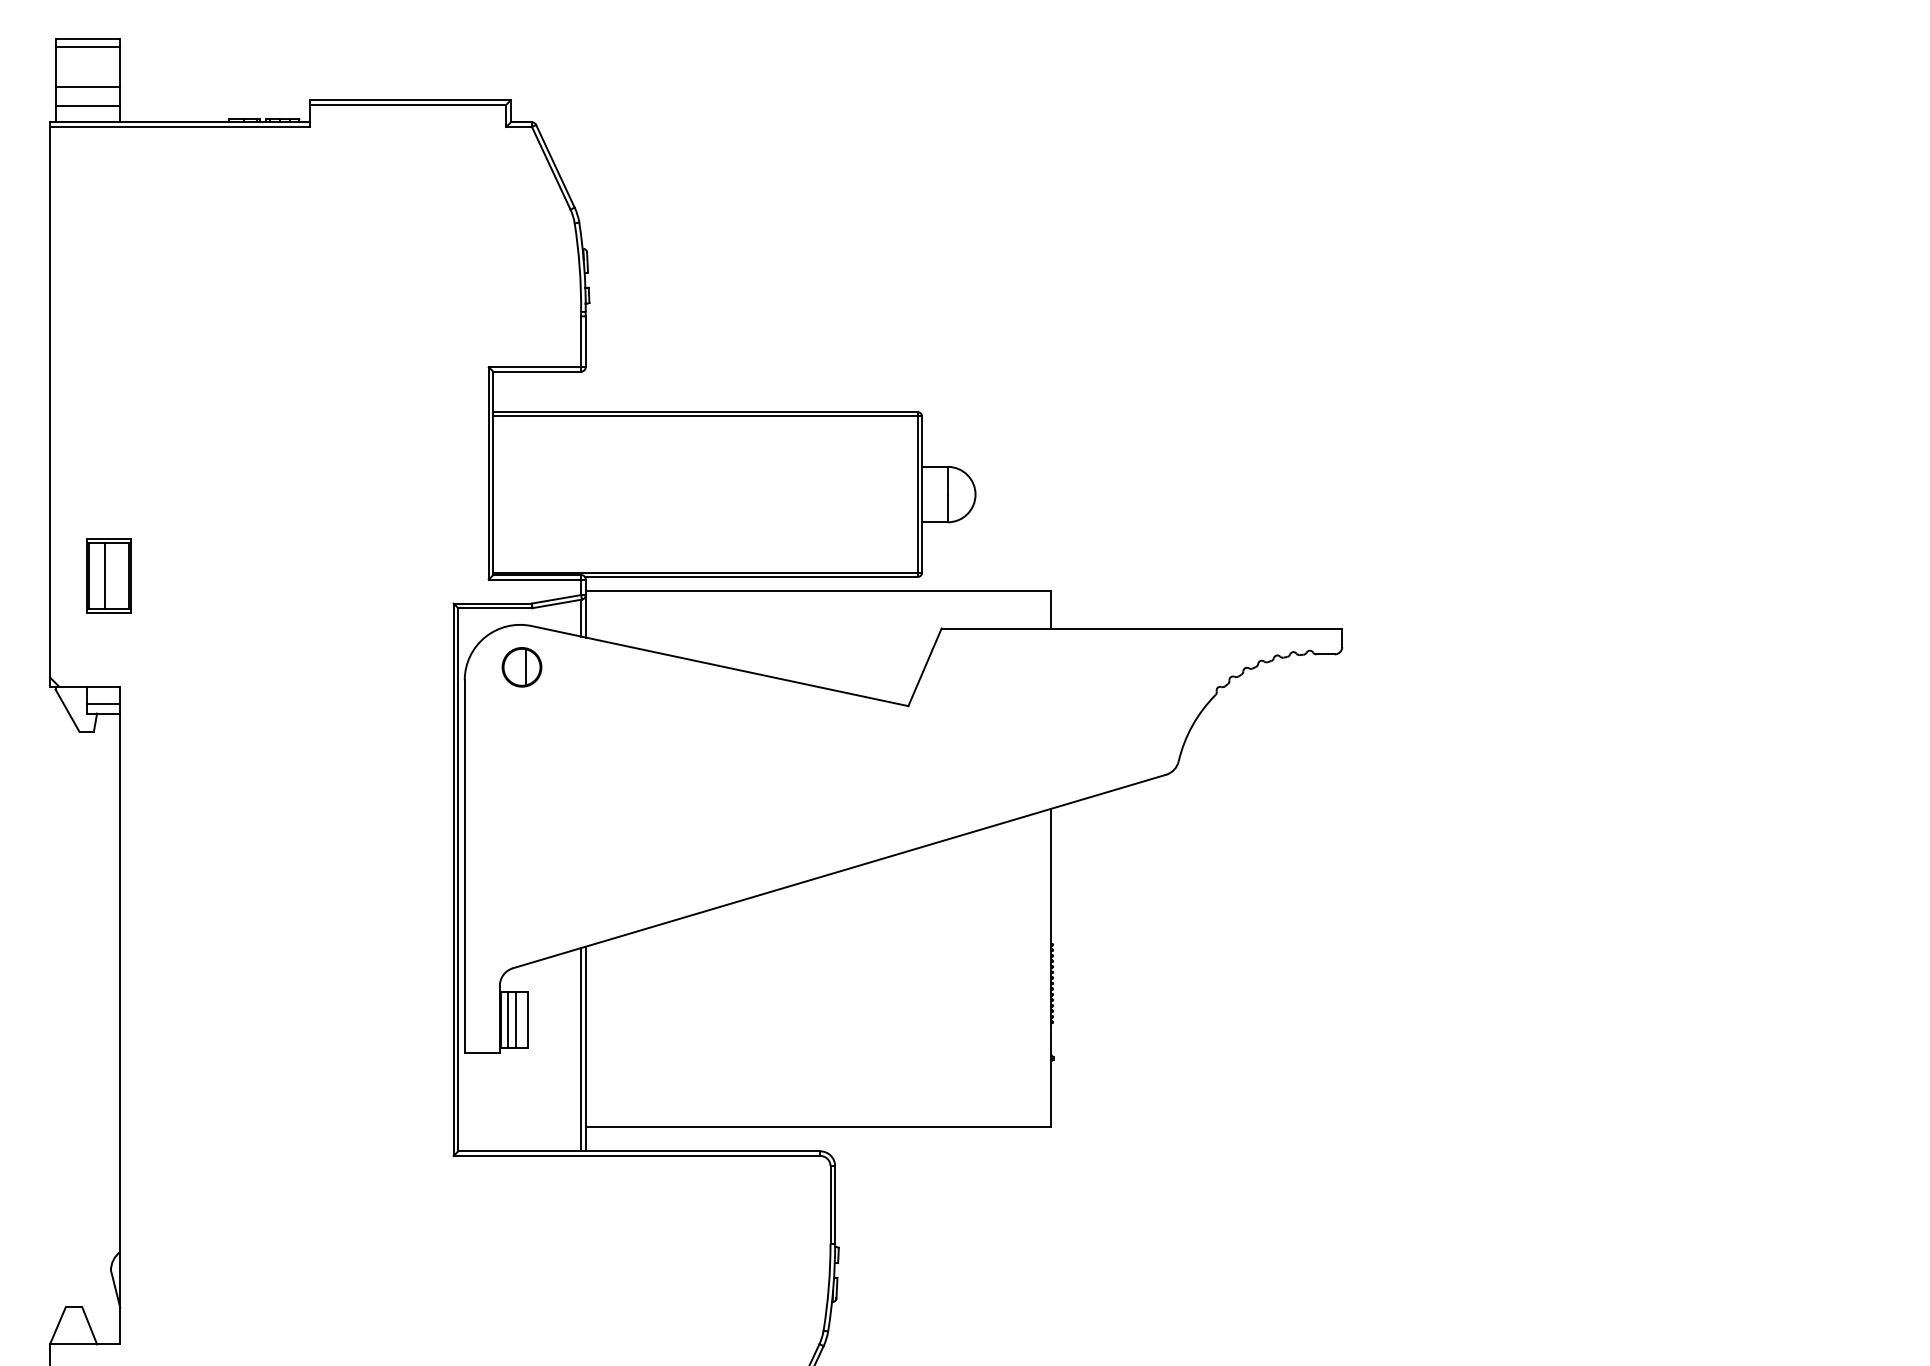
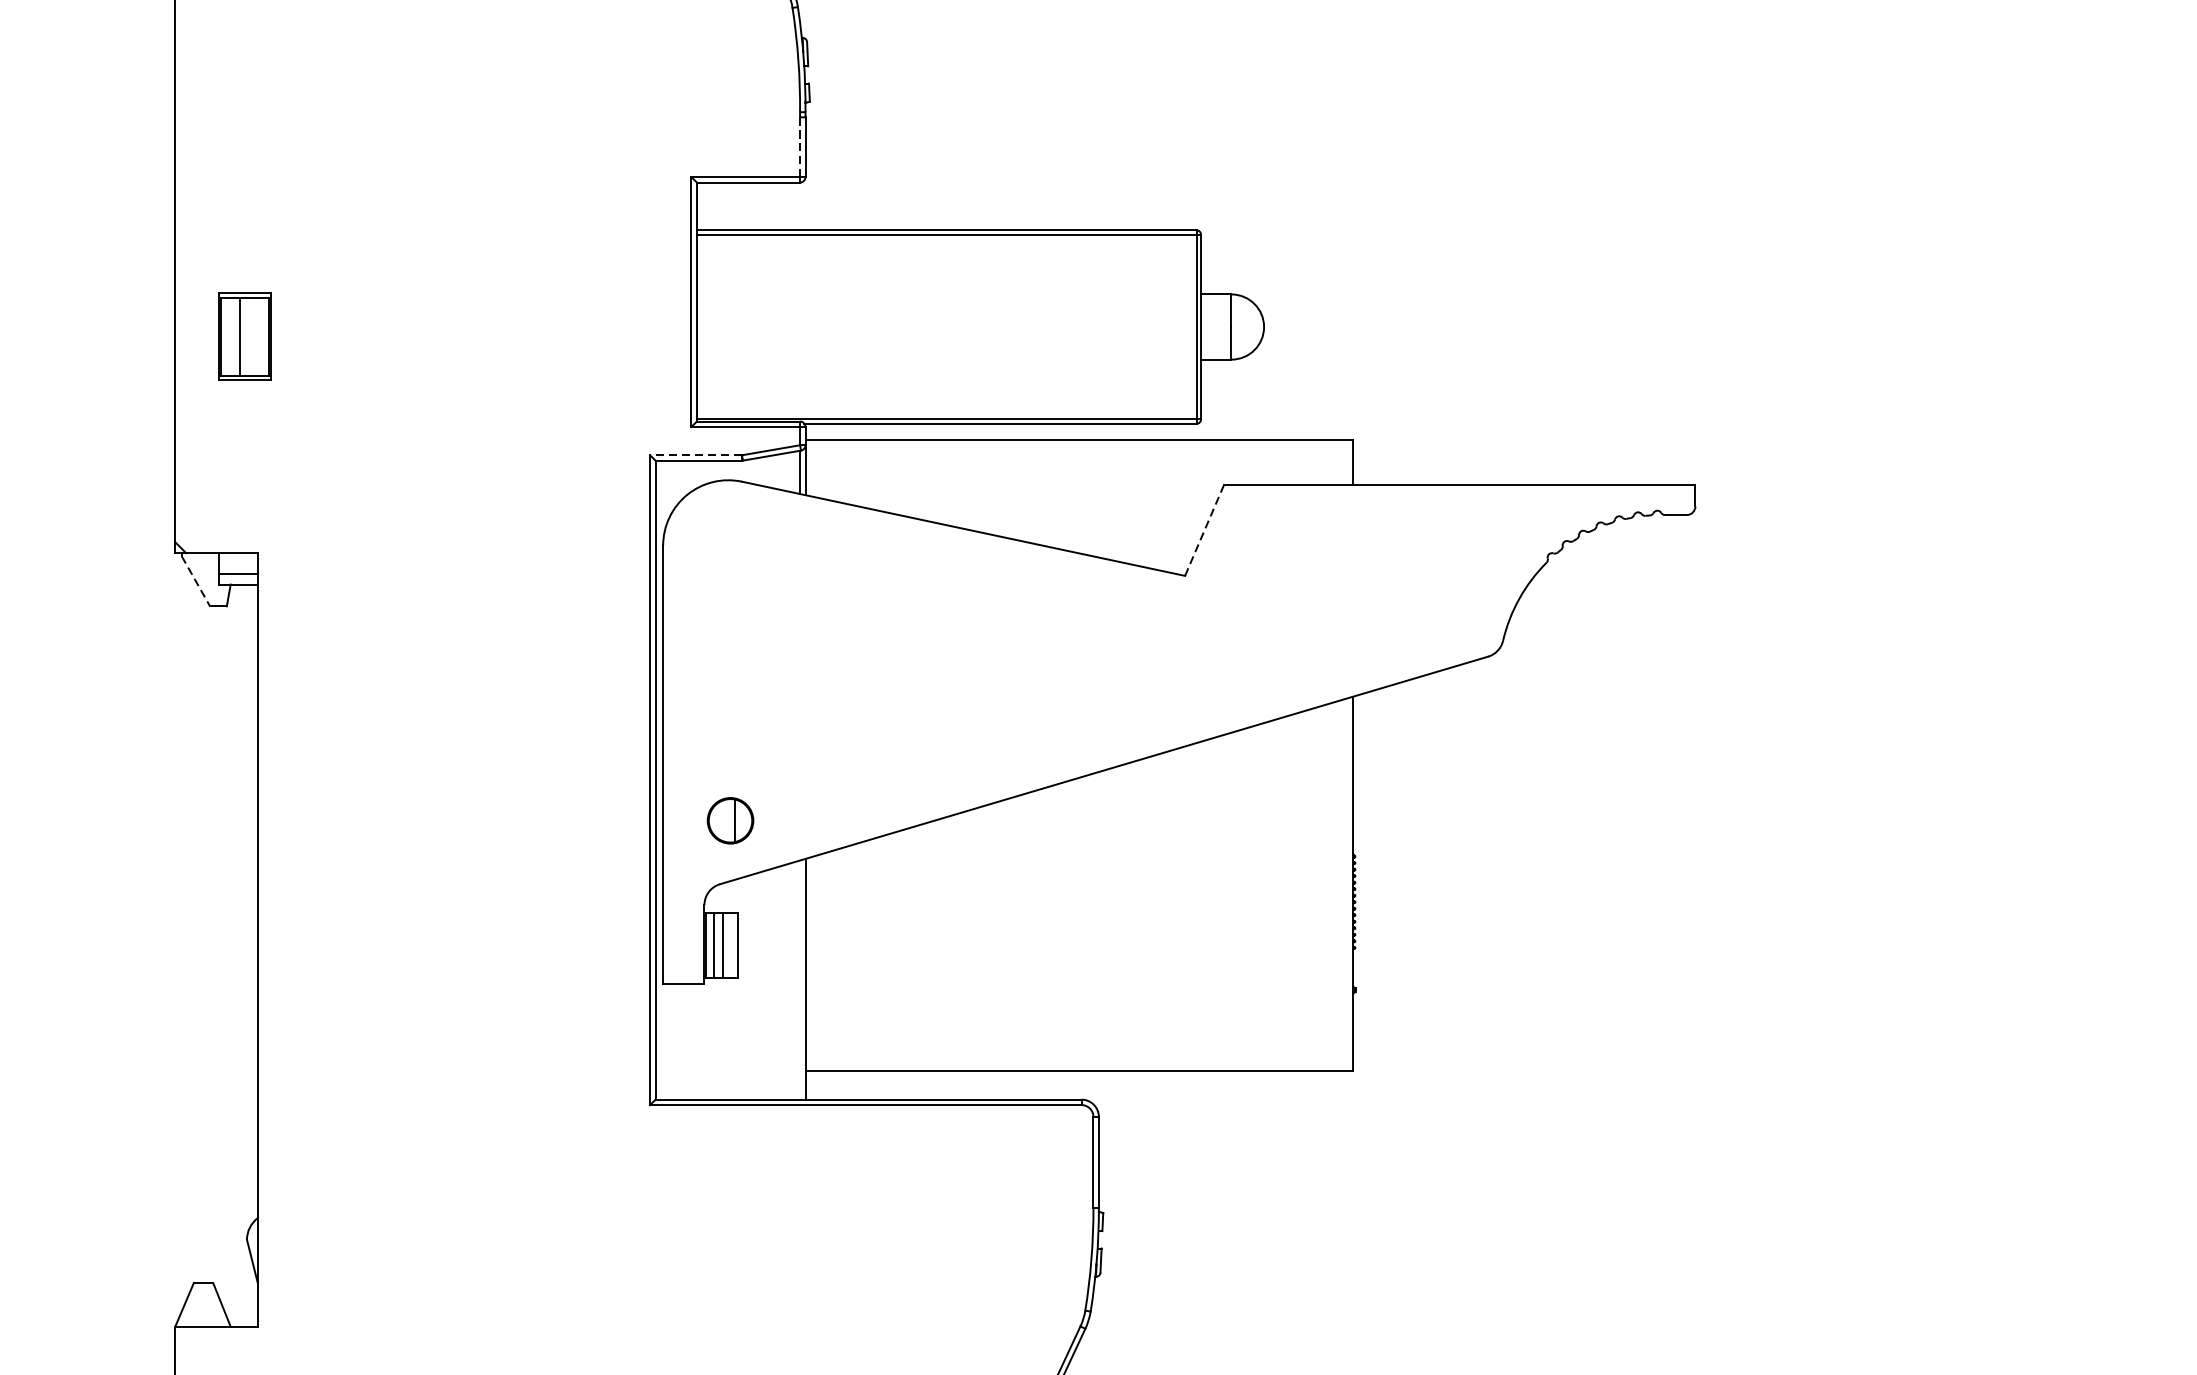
line: (581, 342) -> (800, 148), solid -> dashed
part: (108, 575) -> (244, 336), moved
line: (492, 603) -> (695, 455), solid -> dashed
line: (925, 666) -> (1205, 529), solid -> dashed
part: (521, 667) -> (729, 821), moved
line: (67, 711) -> (195, 582), solid -> dashed
line: (581, 1049) -> (800, 979), removed

